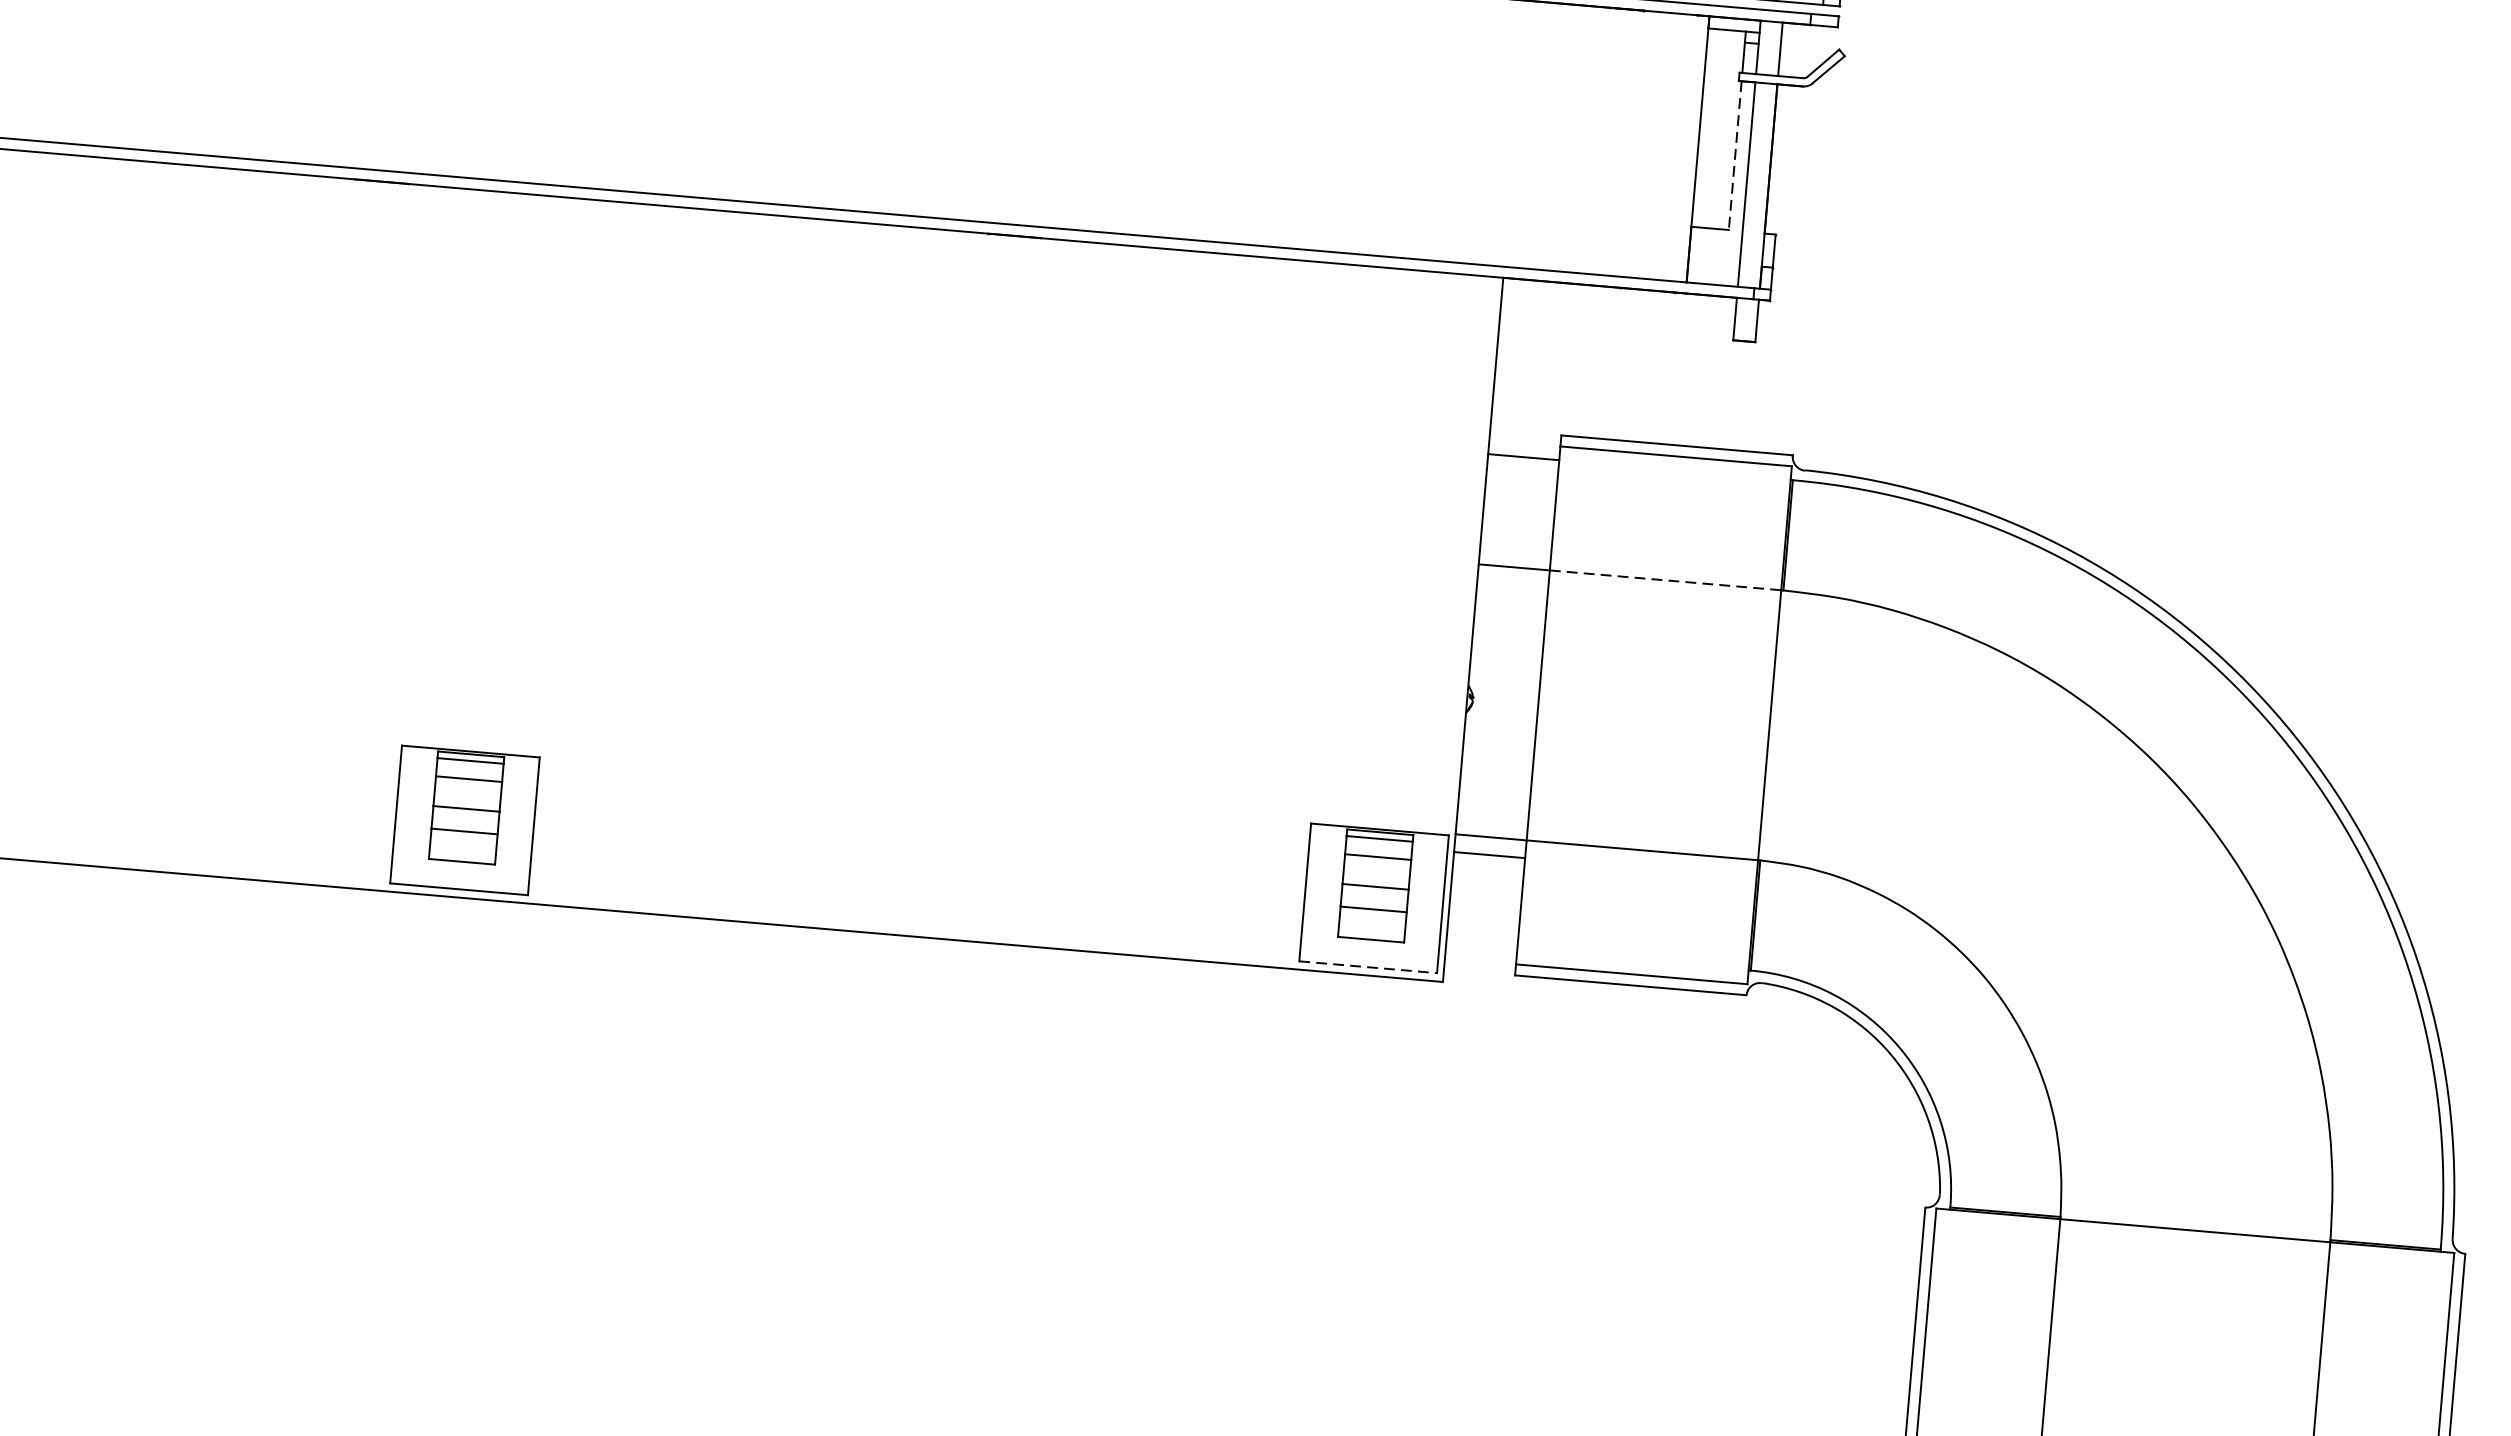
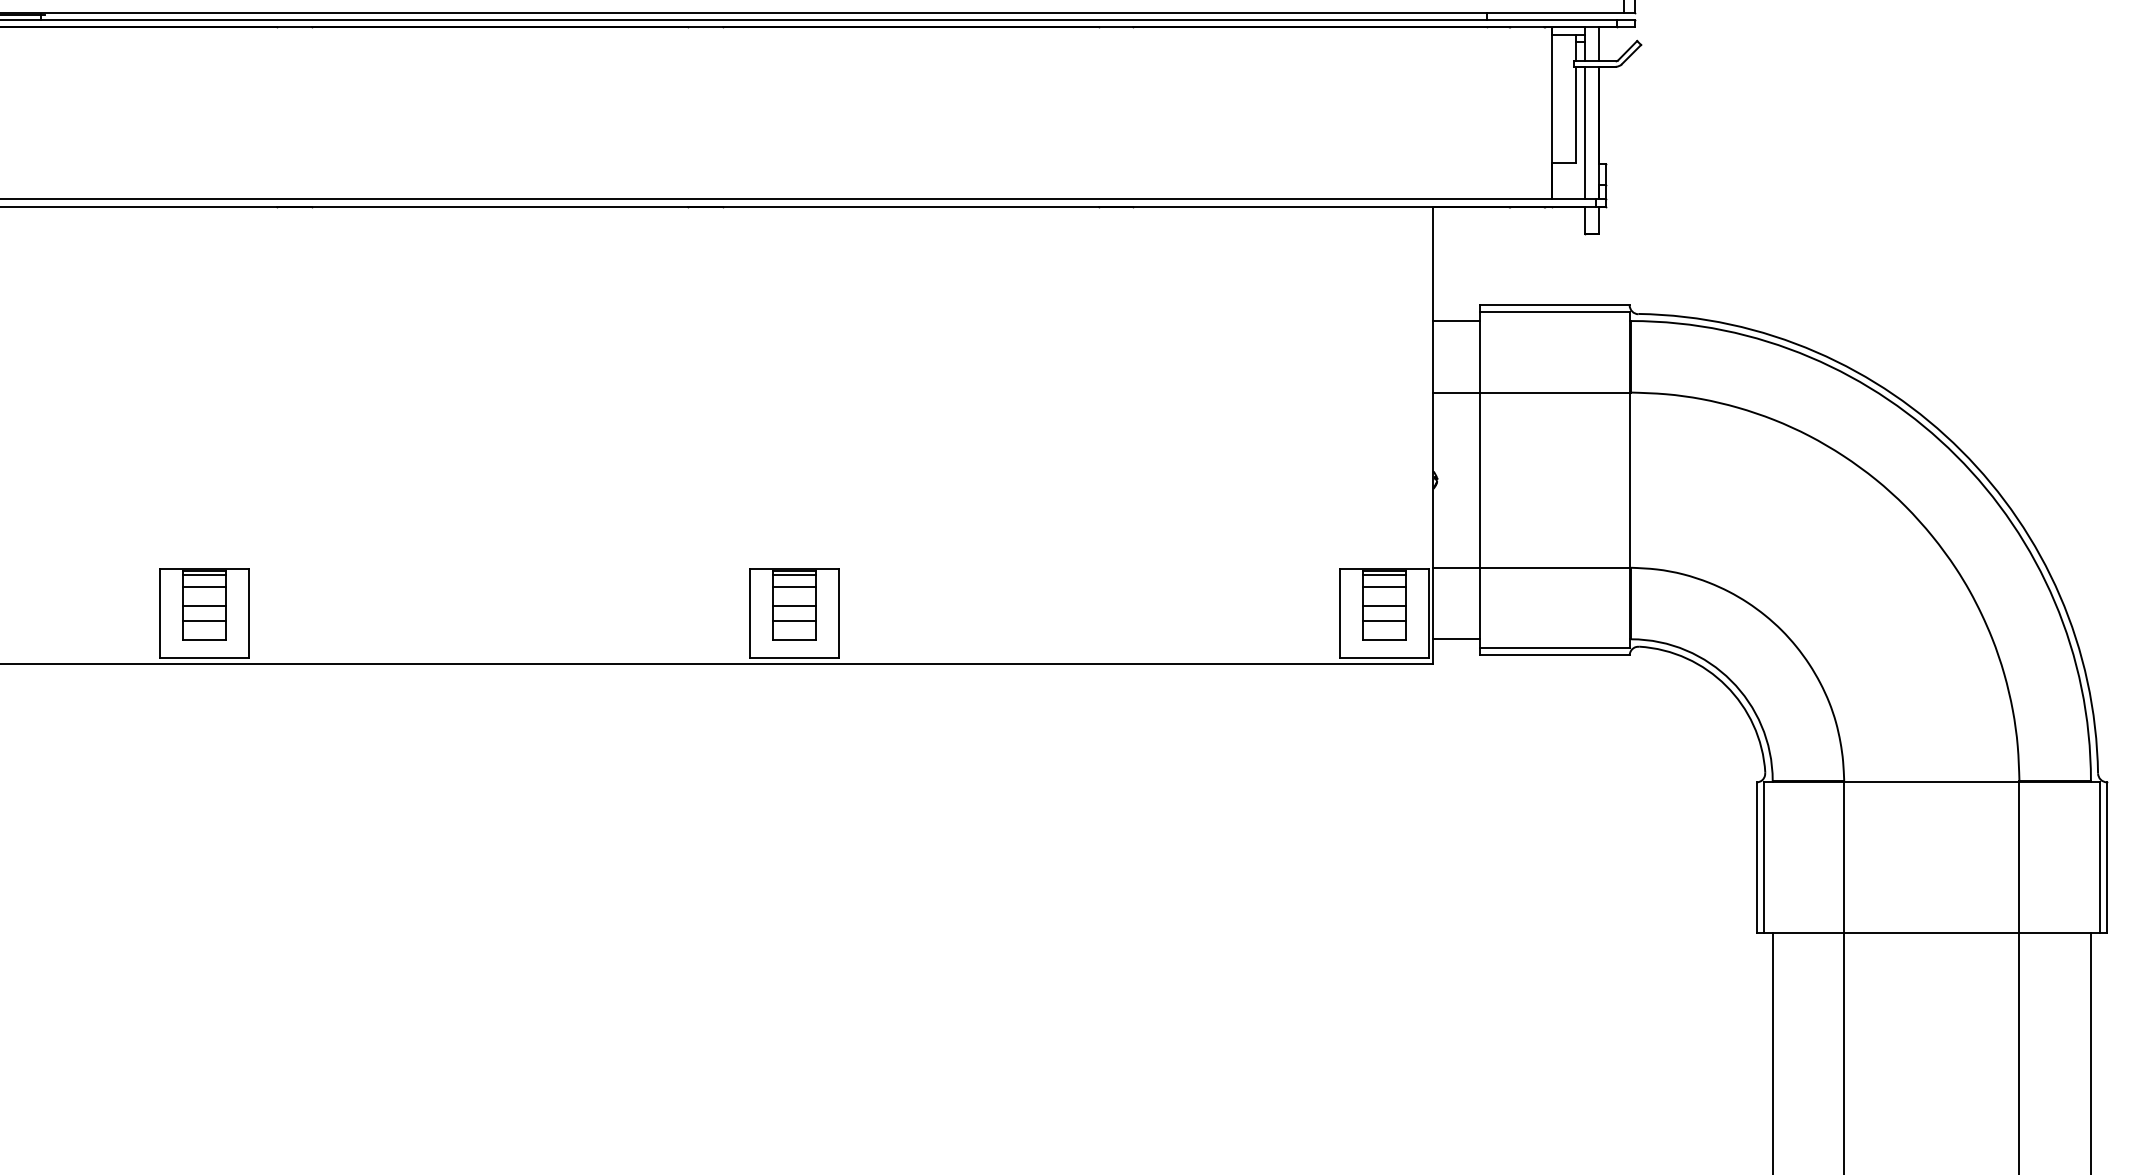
line: (1735, 156) -> (1576, 115), dashed -> solid
line: (1666, 580) -> (1555, 392), dashed -> solid
line: (1489, 855) -> (1456, 639), moved
line: (1368, 967) -> (1384, 658), dashed -> solid

